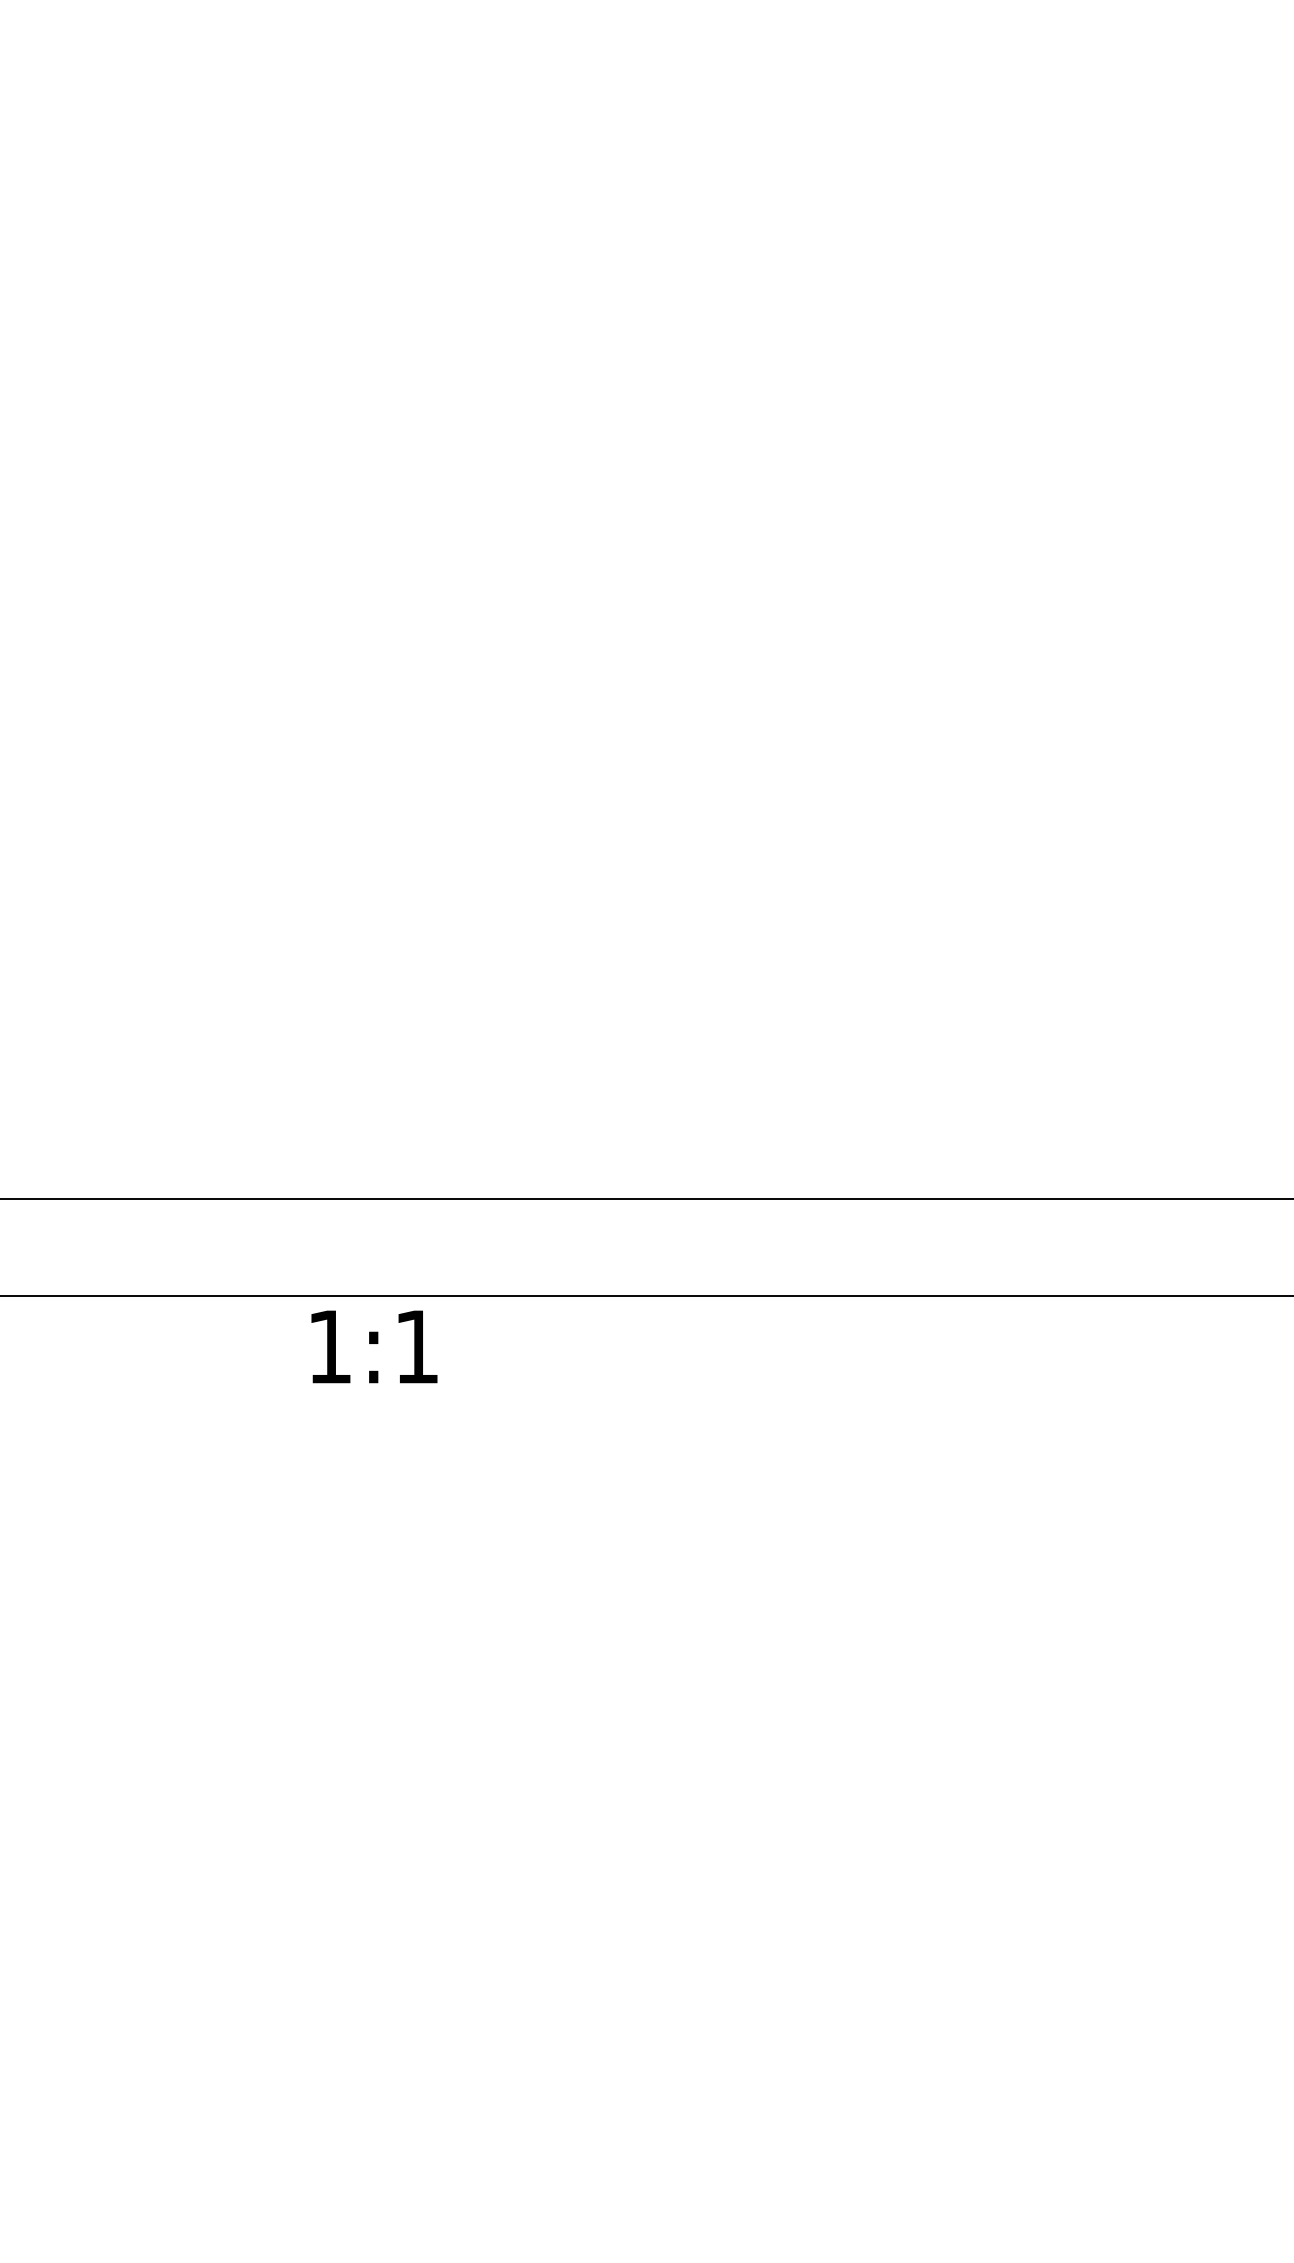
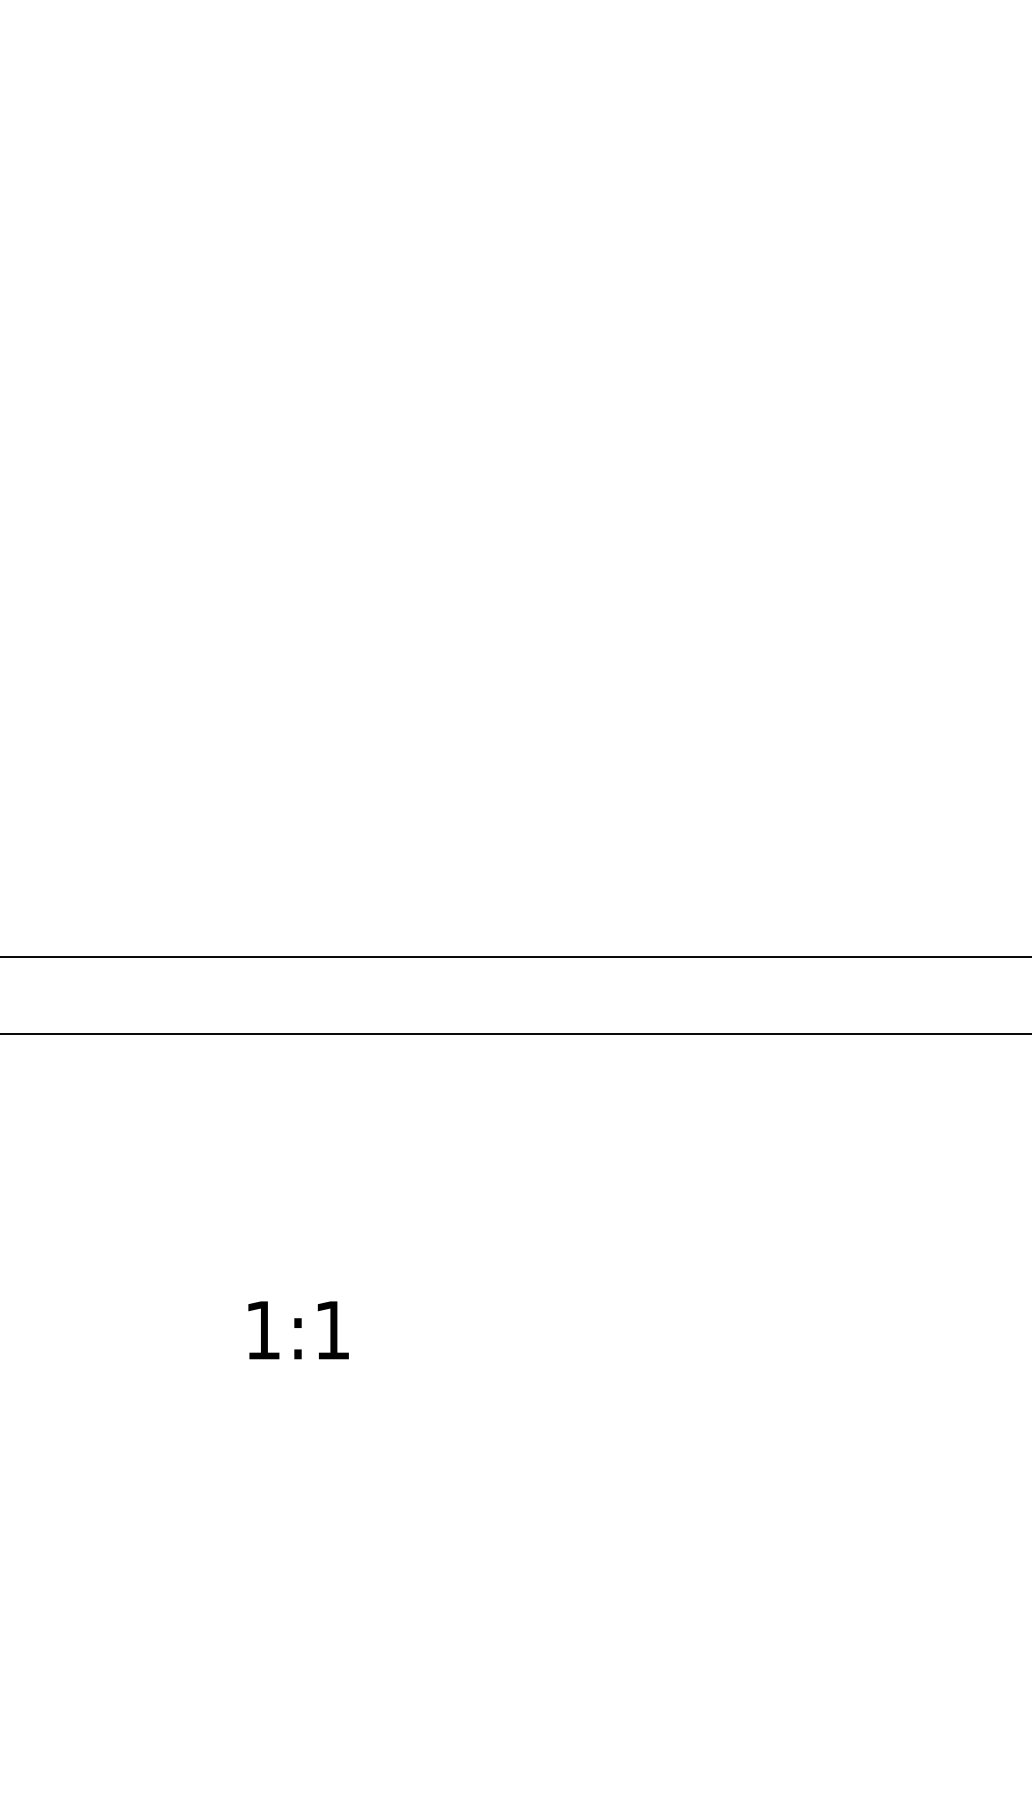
text: (374, 1347) -> (298, 1330), moved

